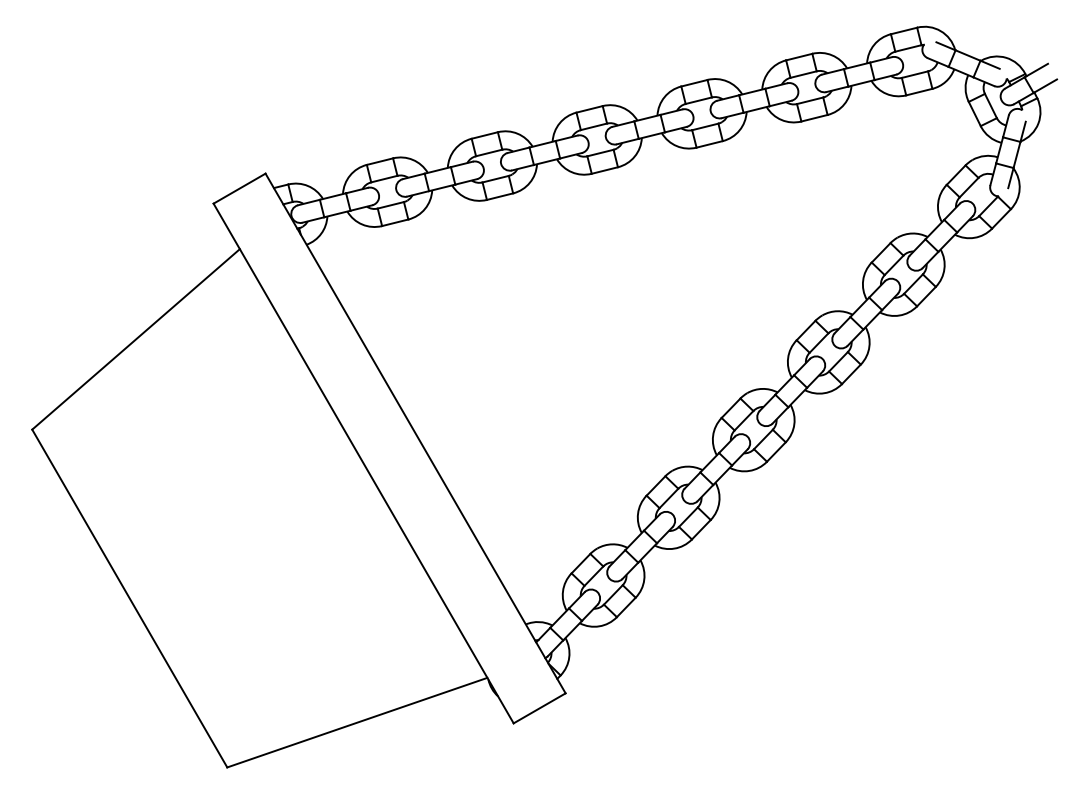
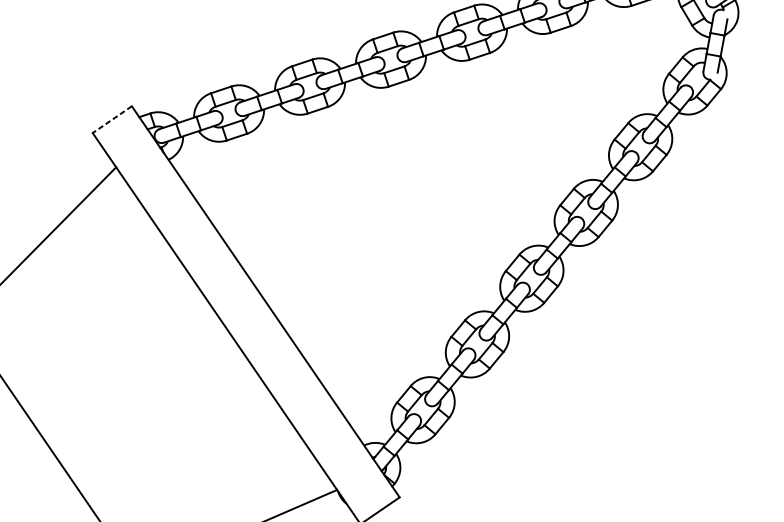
line: (239, 188) -> (112, 119), solid -> dashed

